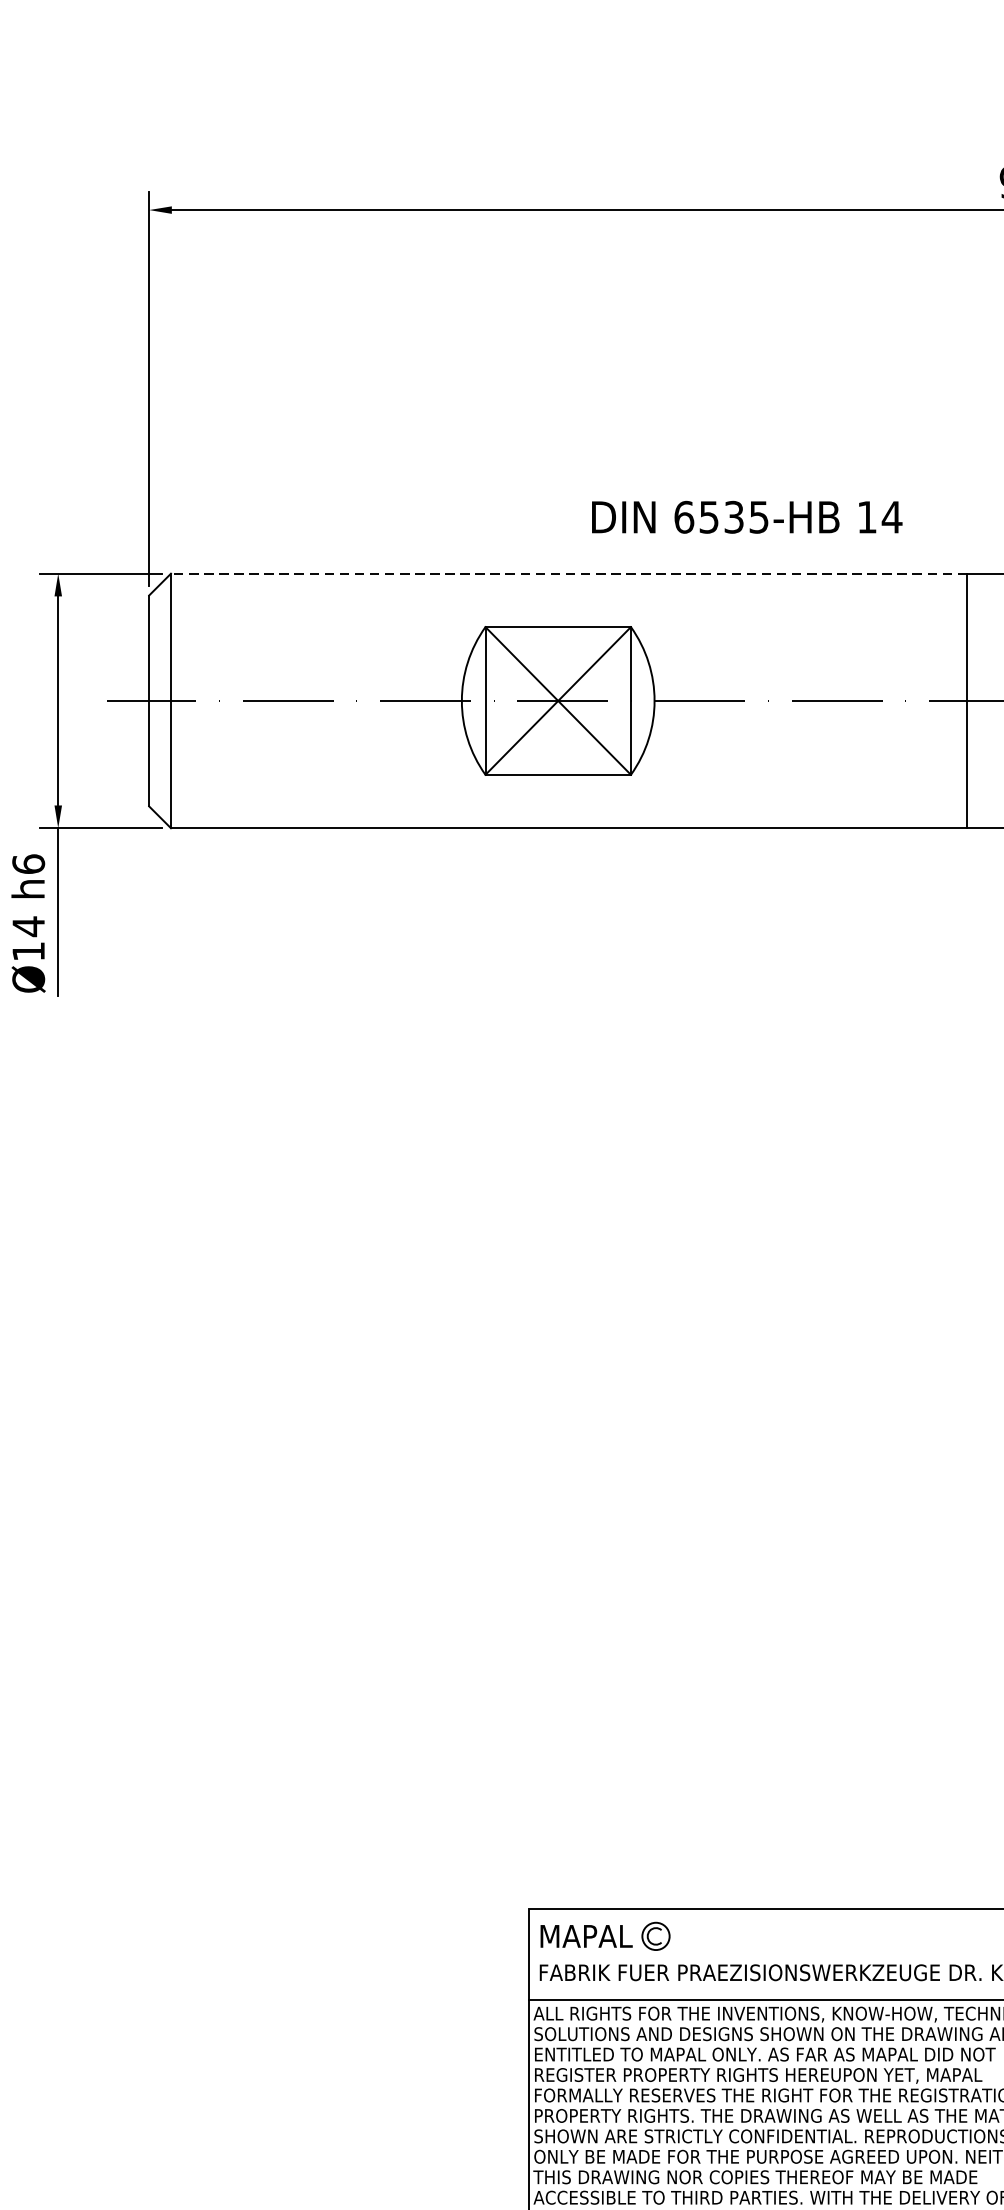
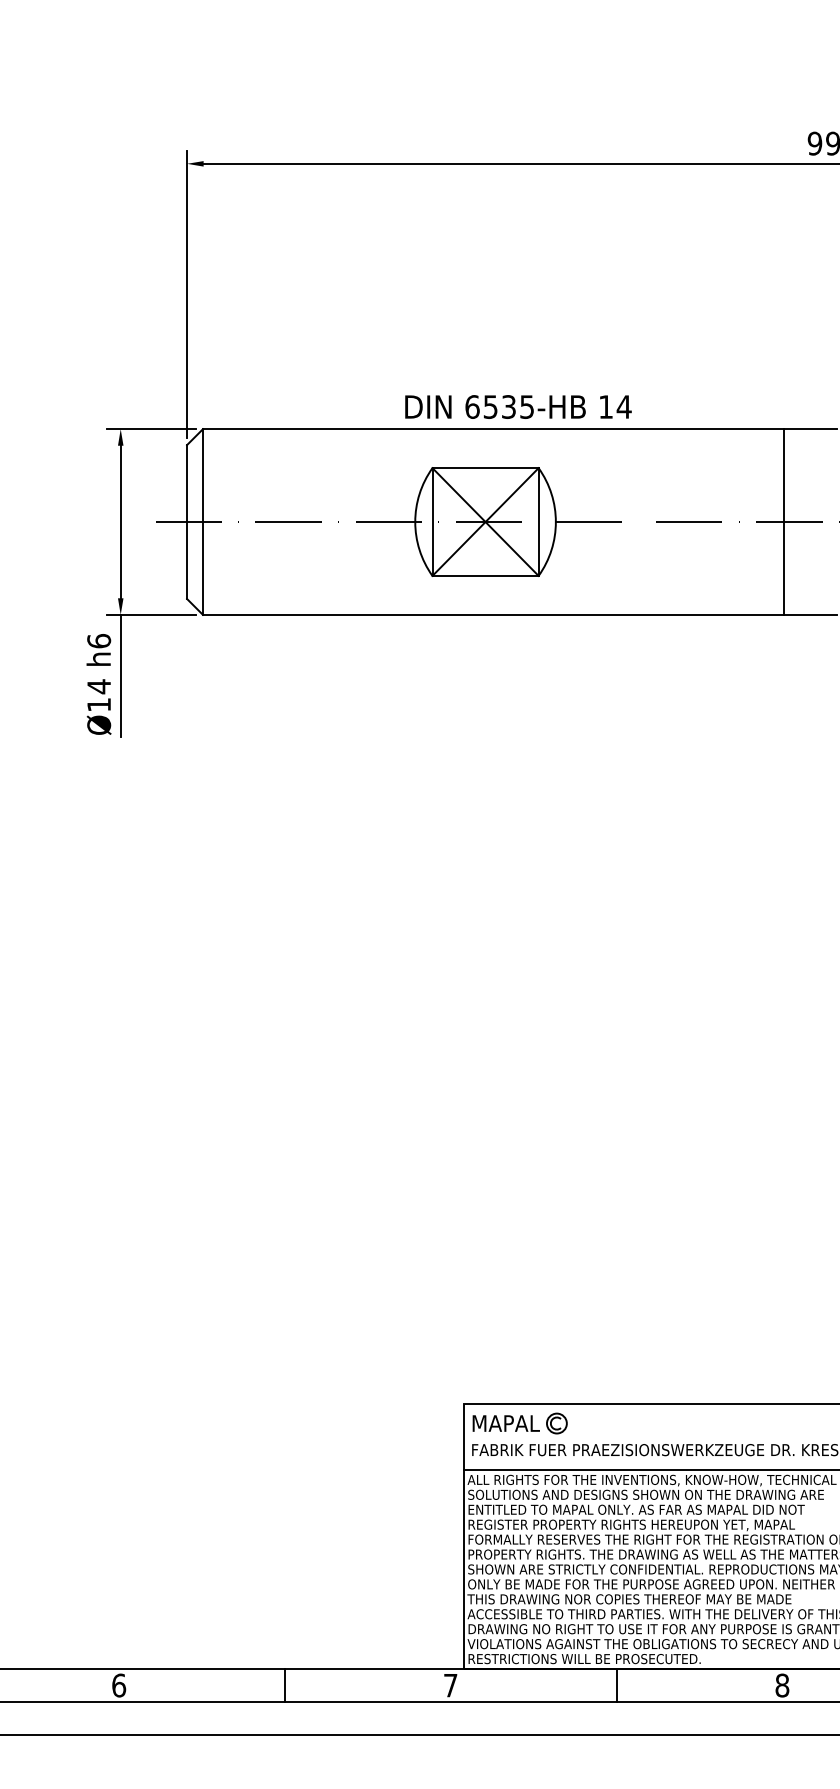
text: (747, 516) -> (518, 406), moved
line: (569, 574) -> (493, 429), dashed -> solid

